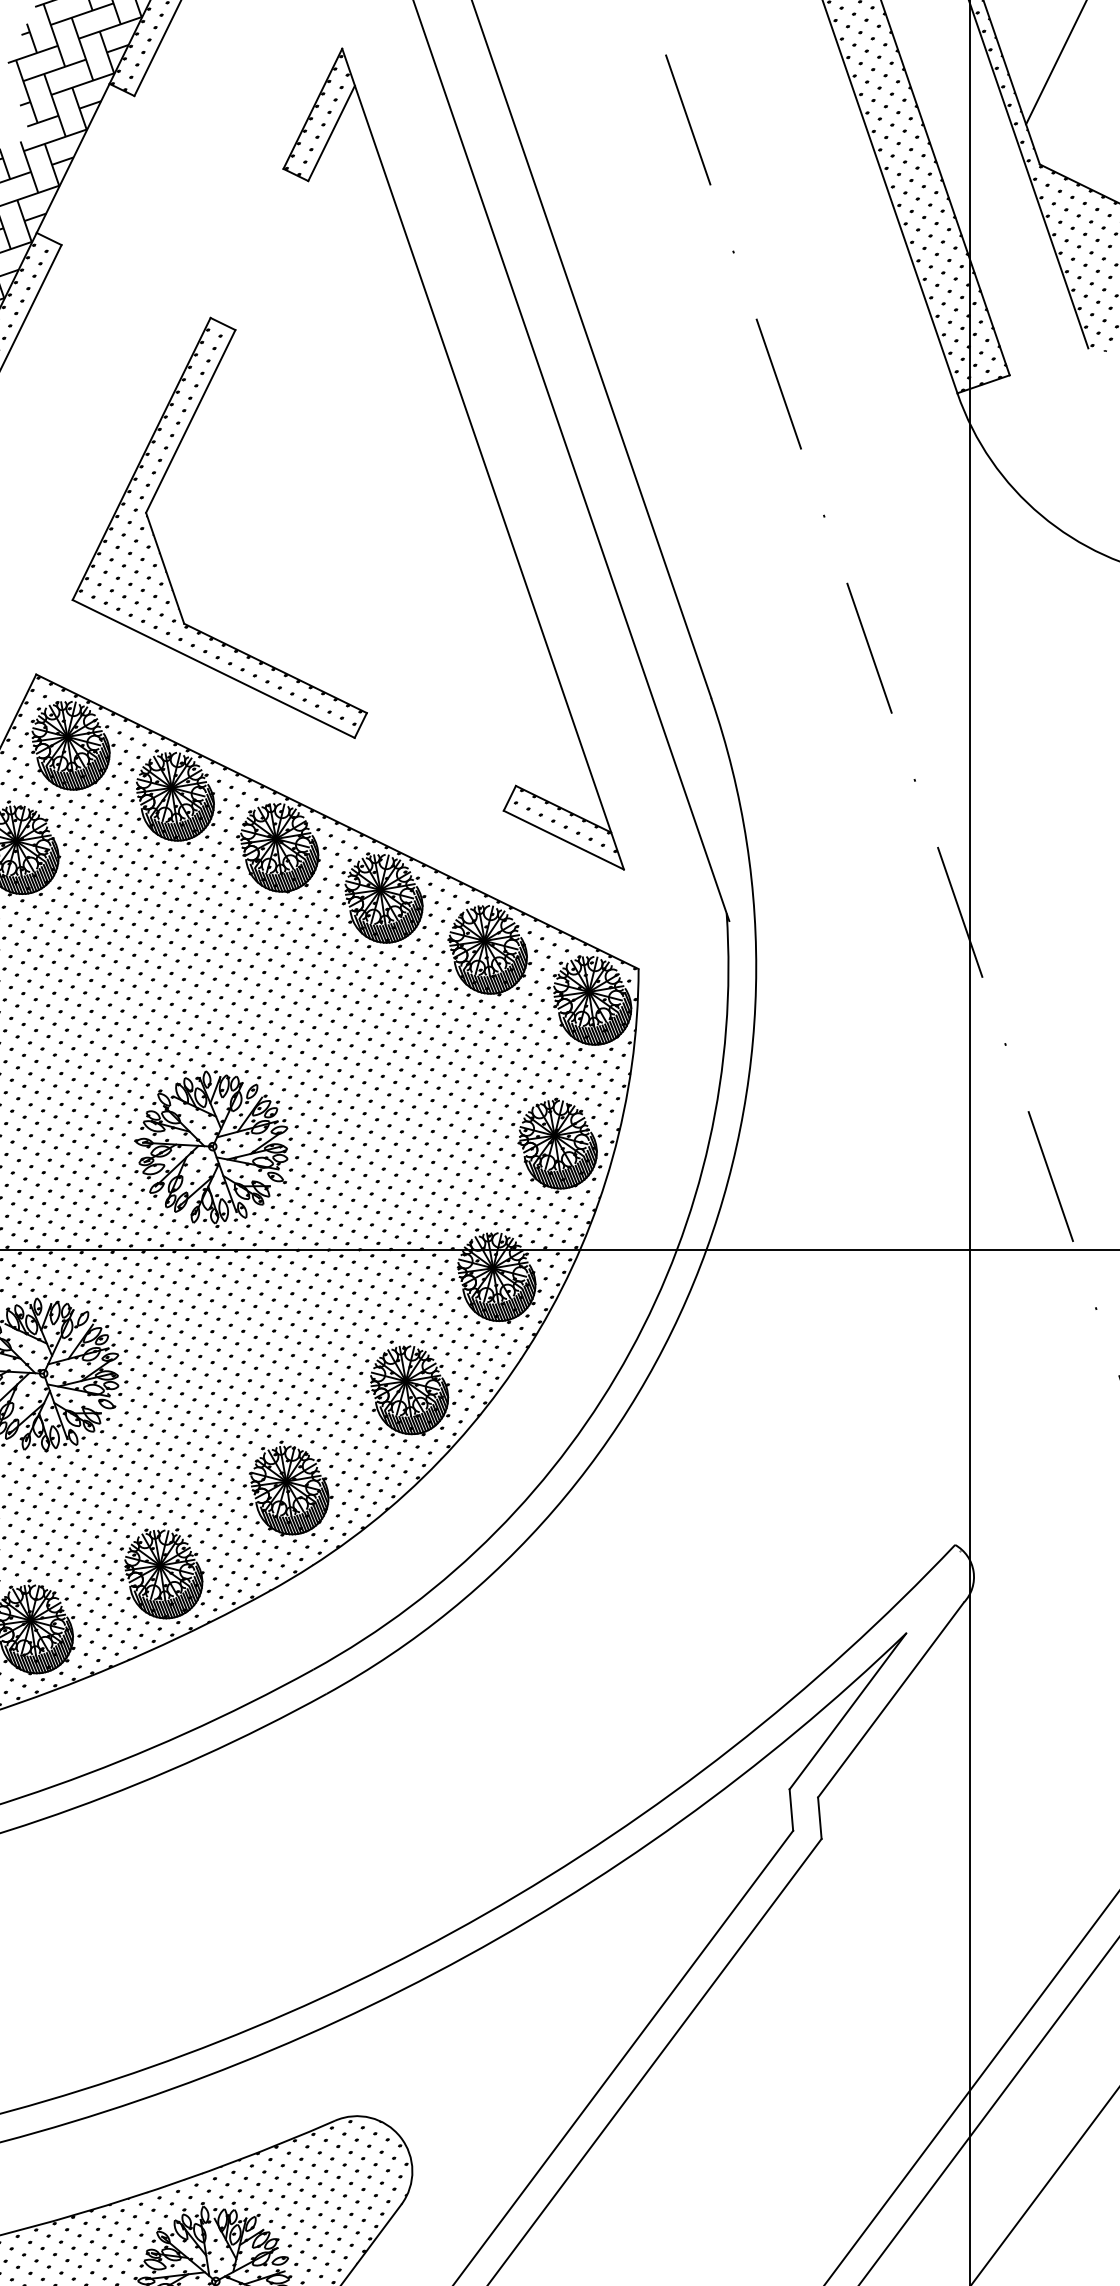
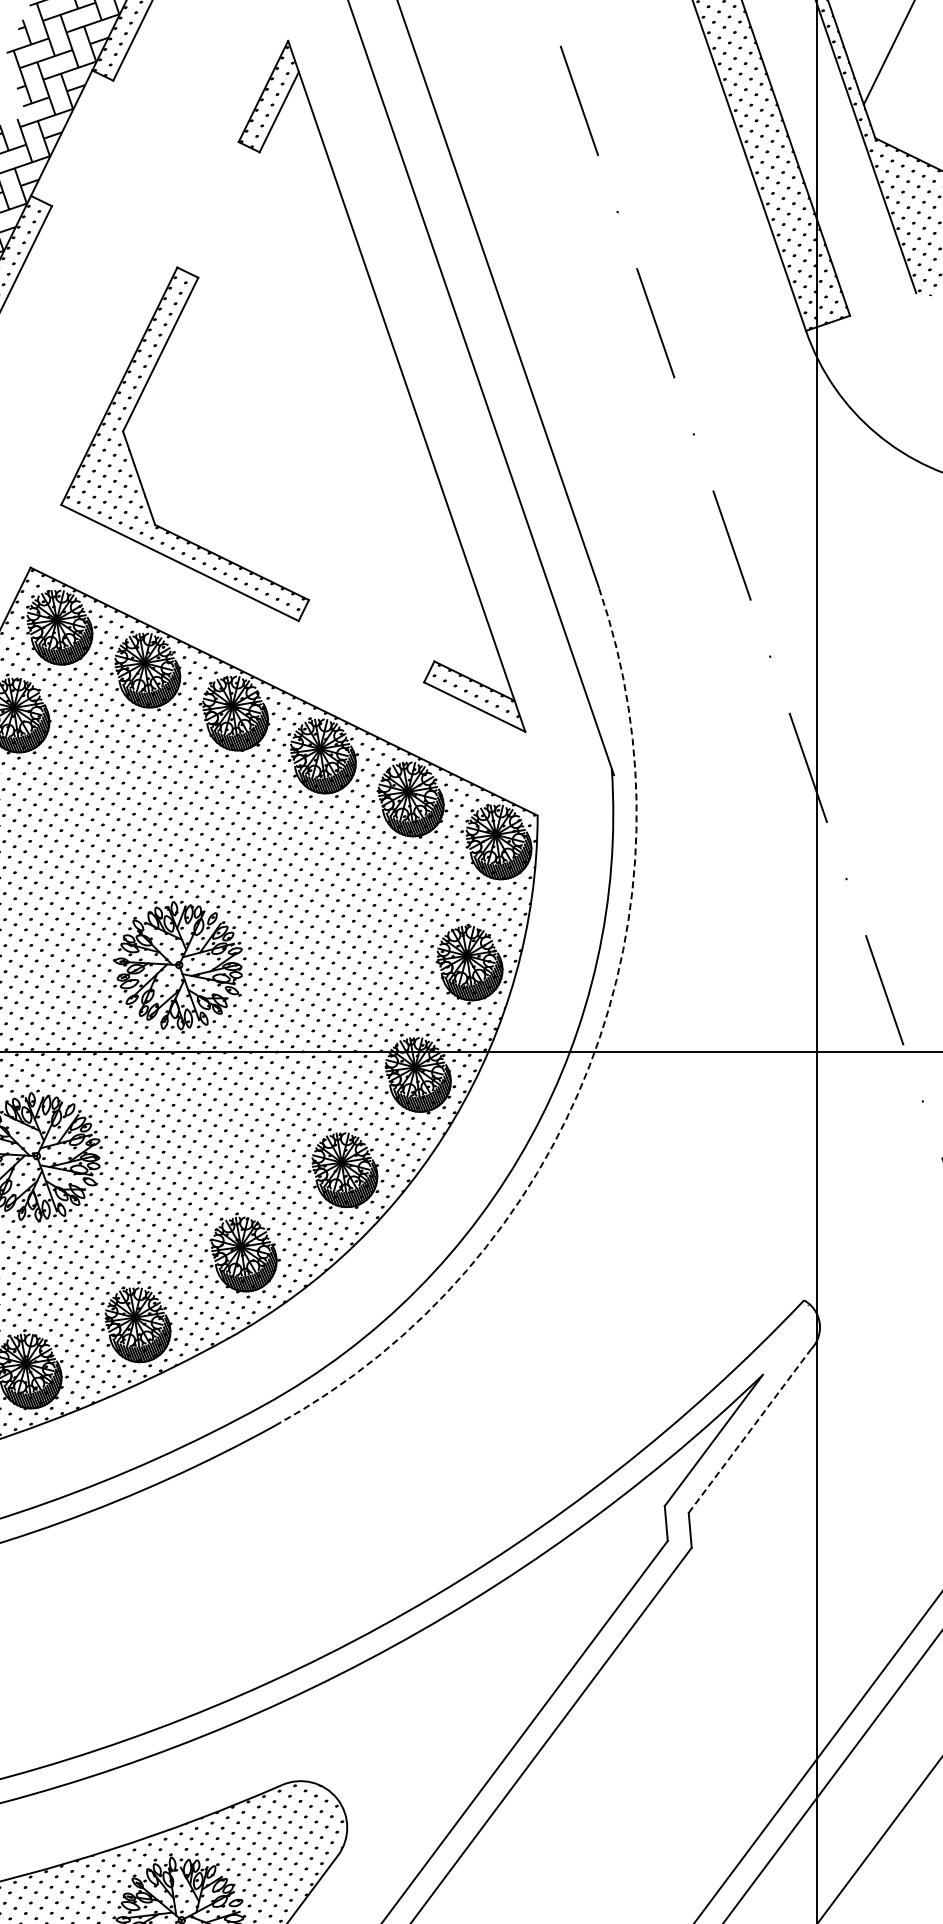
arc: (700, 1265) -> (589, 1065), solid -> dashed
line: (891, 1699) -> (750, 1430), solid -> dashed

